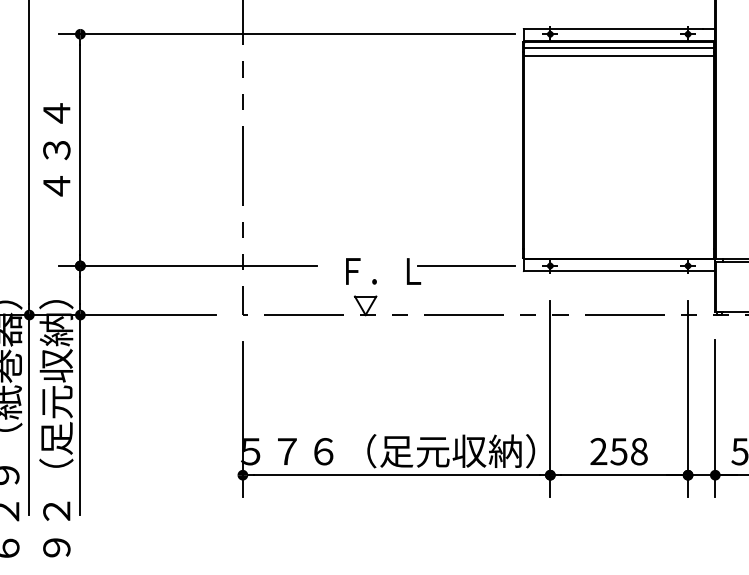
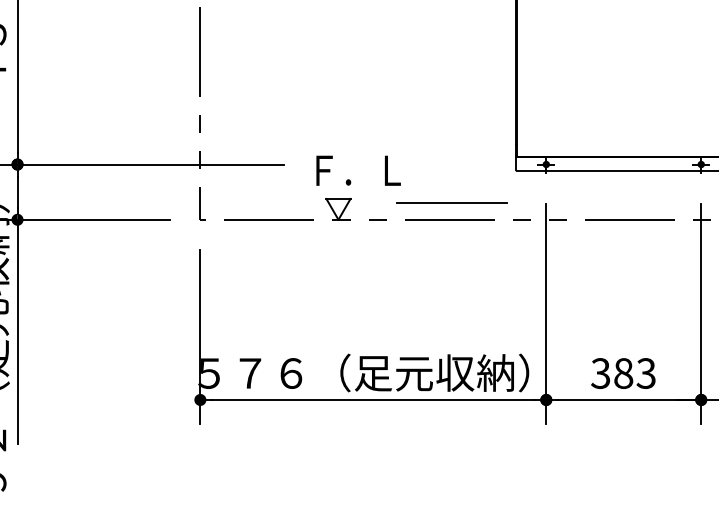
line: (466, 265) -> (451, 202), moved
text: (618, 451) -> (622, 373), 258 -> 383

